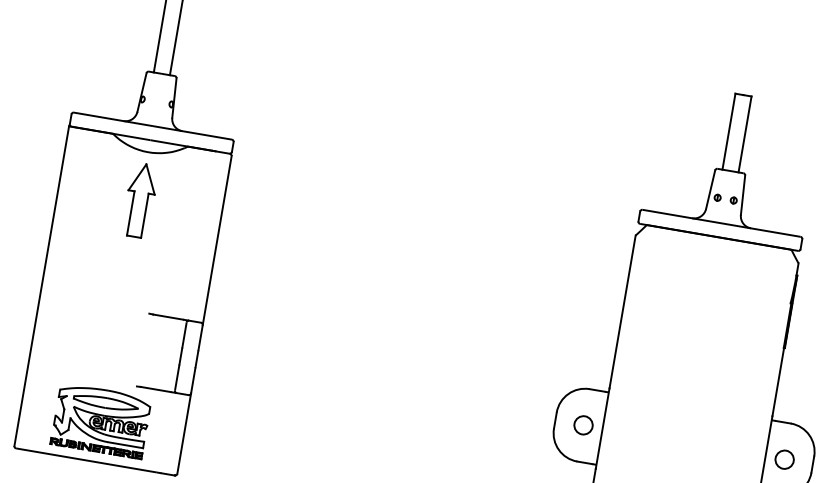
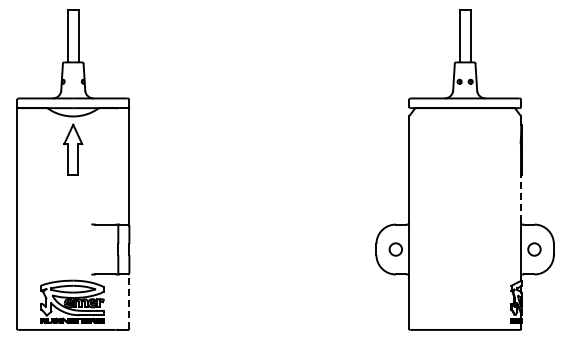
line: (778, 382) -> (521, 198), solid -> dashed
line: (184, 433) -> (129, 300), solid -> dashed

